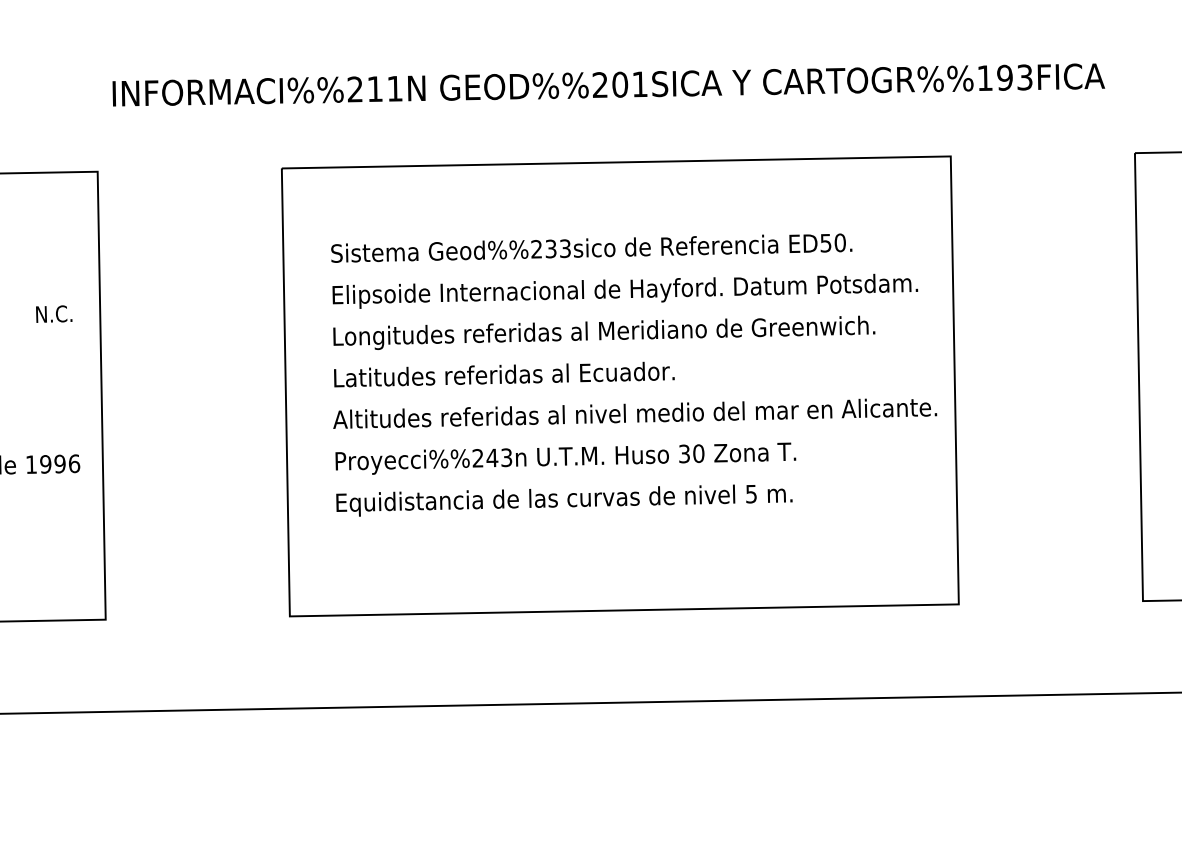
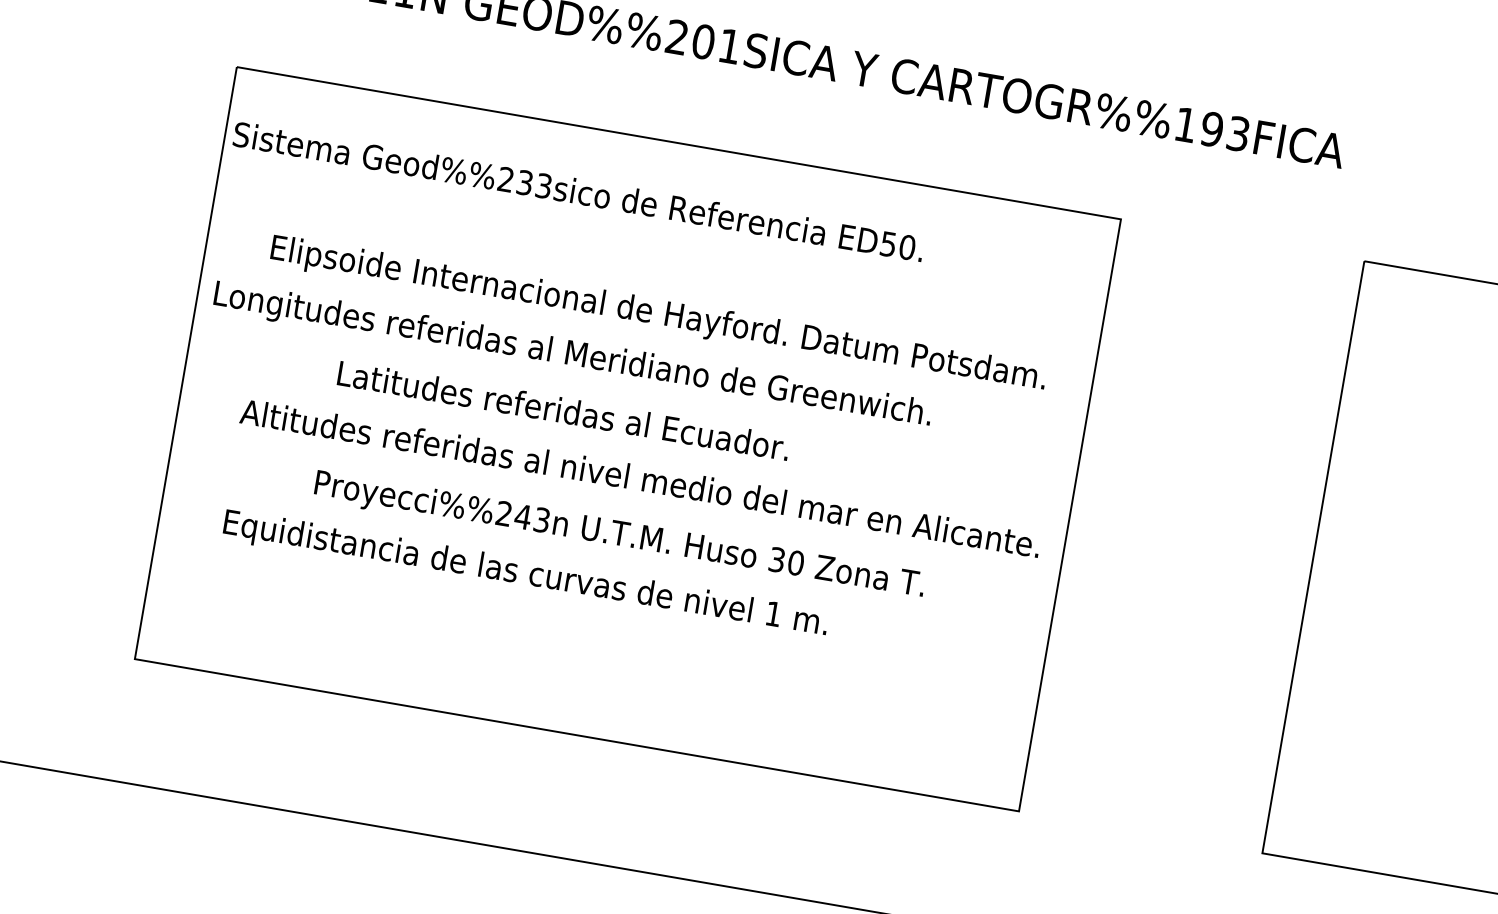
text: (591, 247) -> (578, 191), moved
text: (604, 332) -> (573, 355), moved
text: (504, 374) -> (563, 410), moved
text: (565, 458) -> (619, 535), moved
text: (751, 494) -> (773, 614), 5 -> 1

